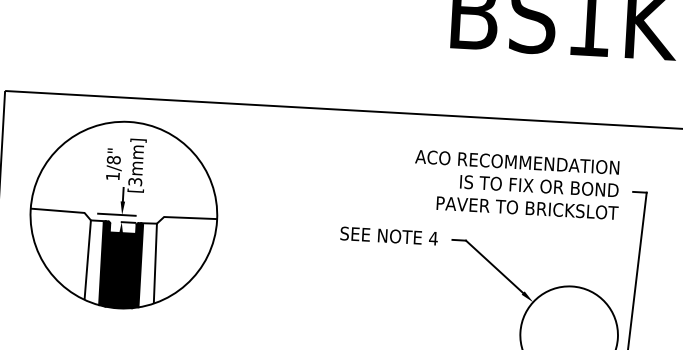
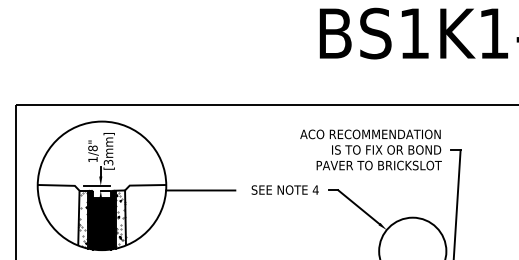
line: (266, 229) -> (200, 190), added
hatch: (94, 260) -> (83, 218), added
hatch: (148, 263) -> (120, 218), added

